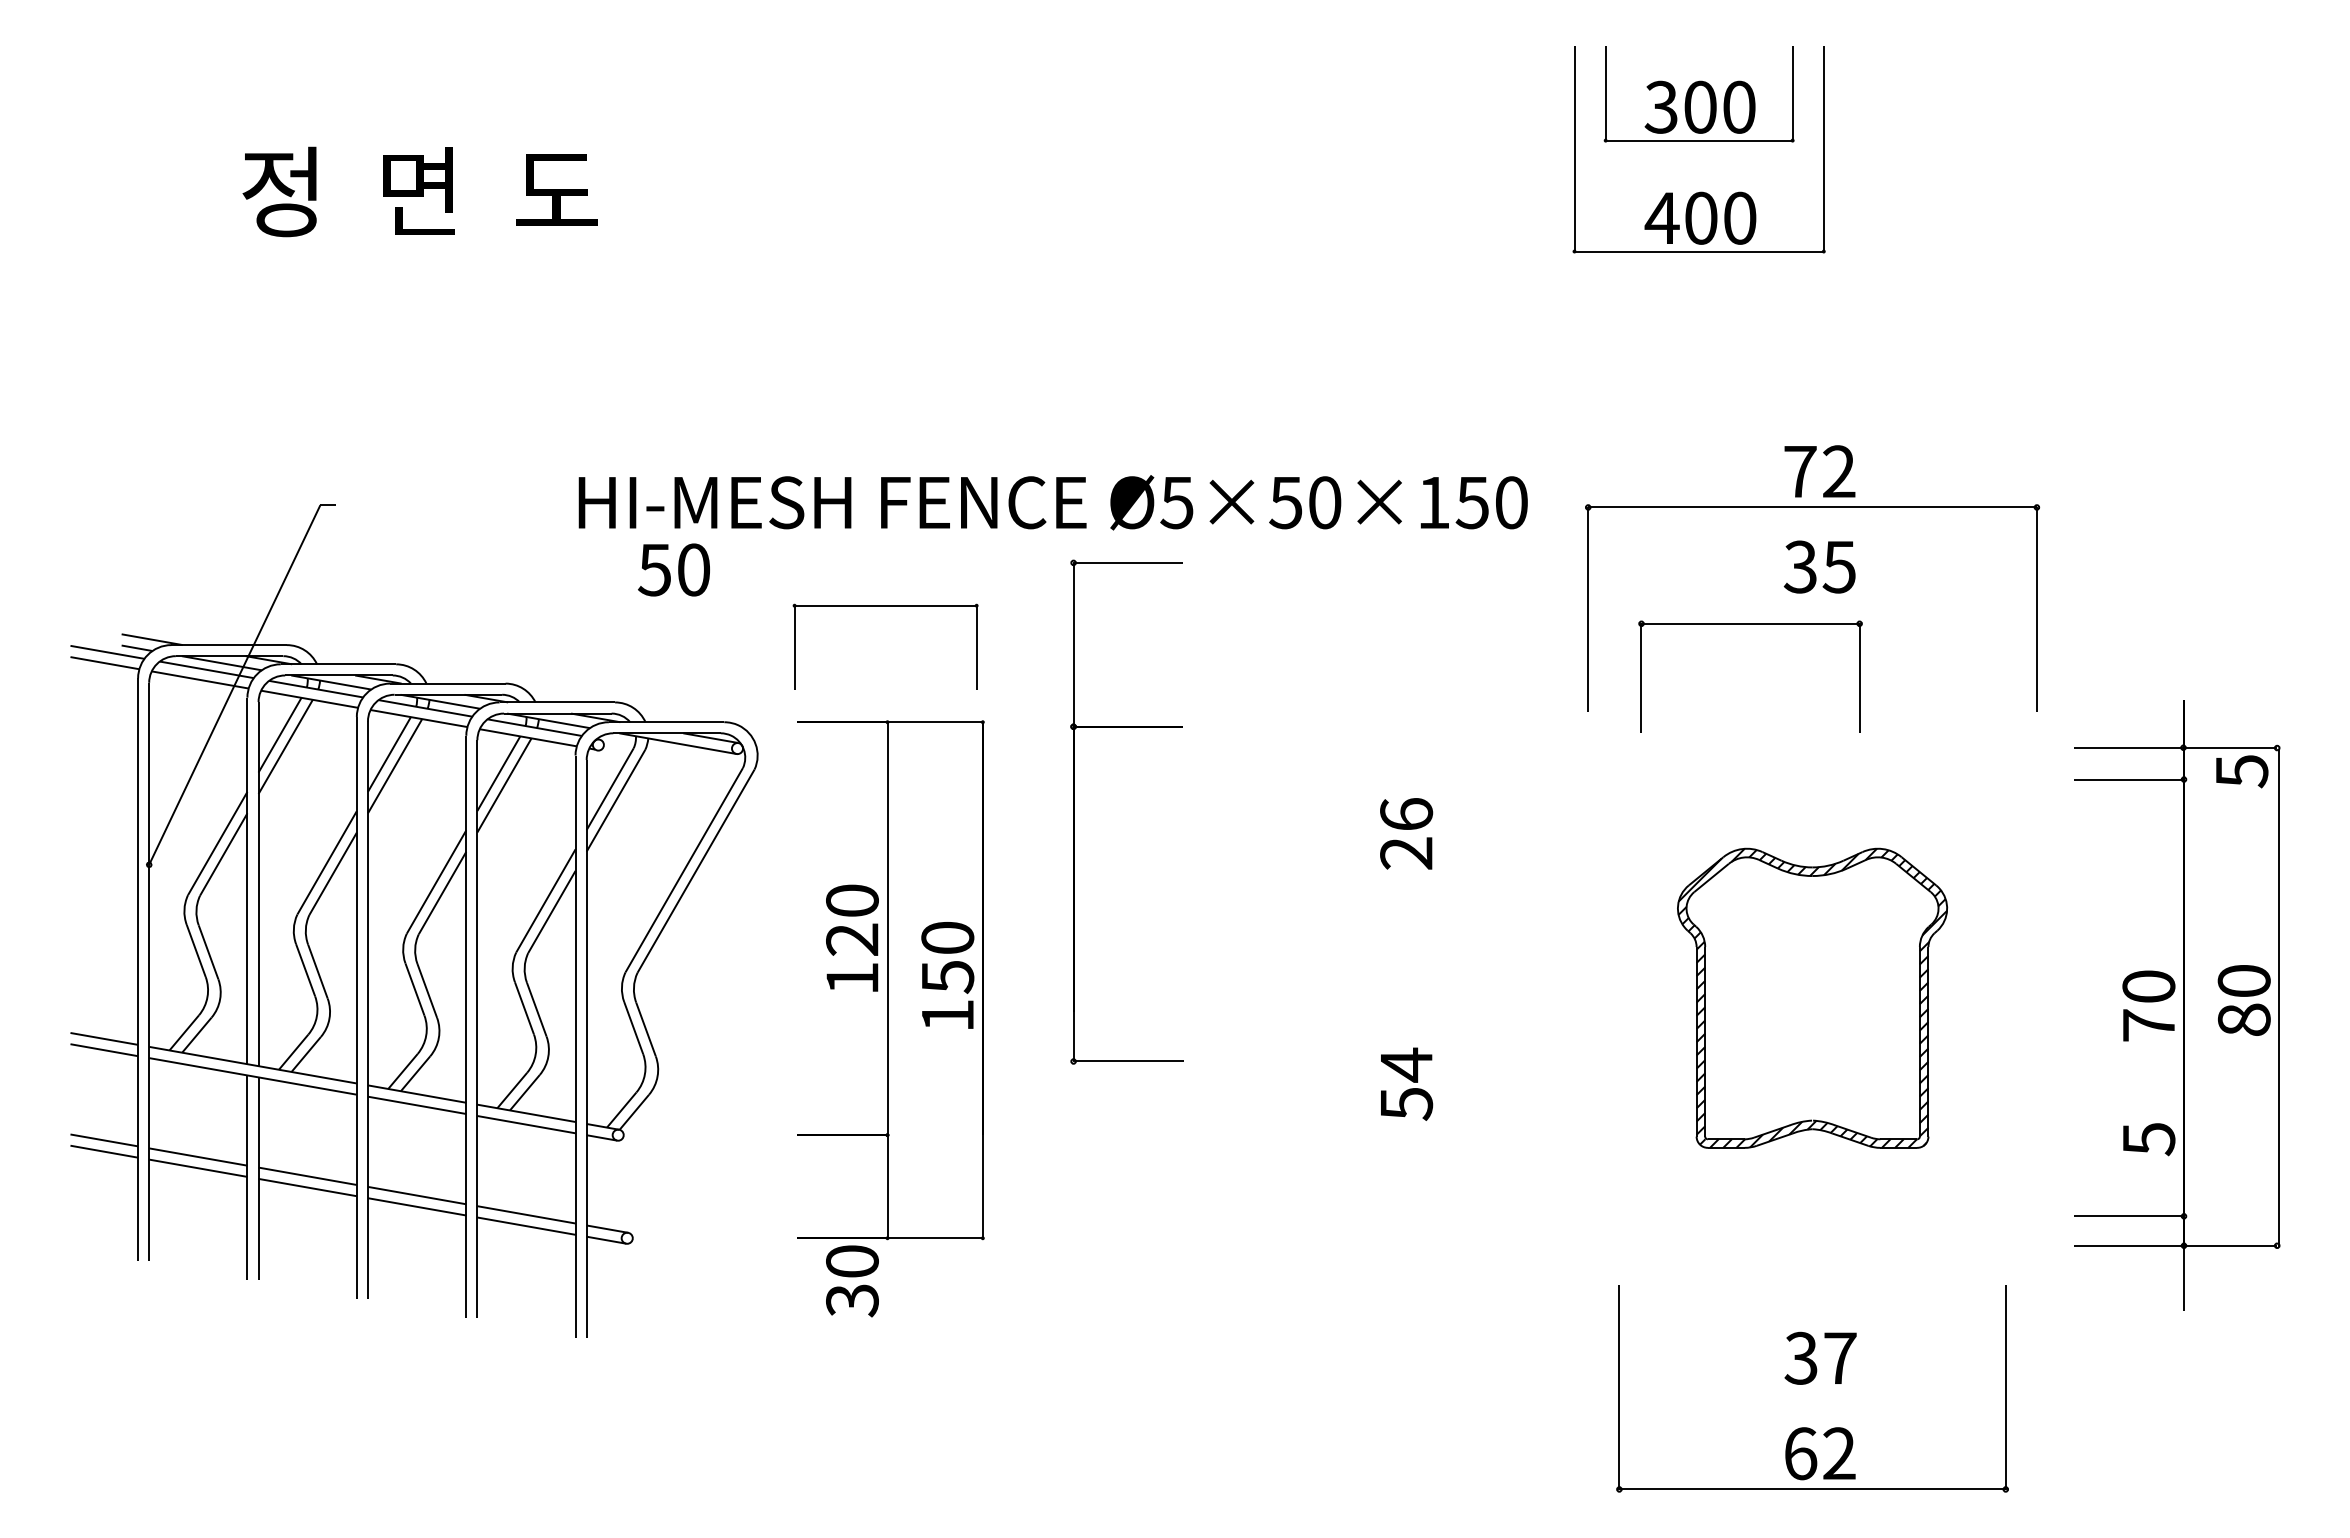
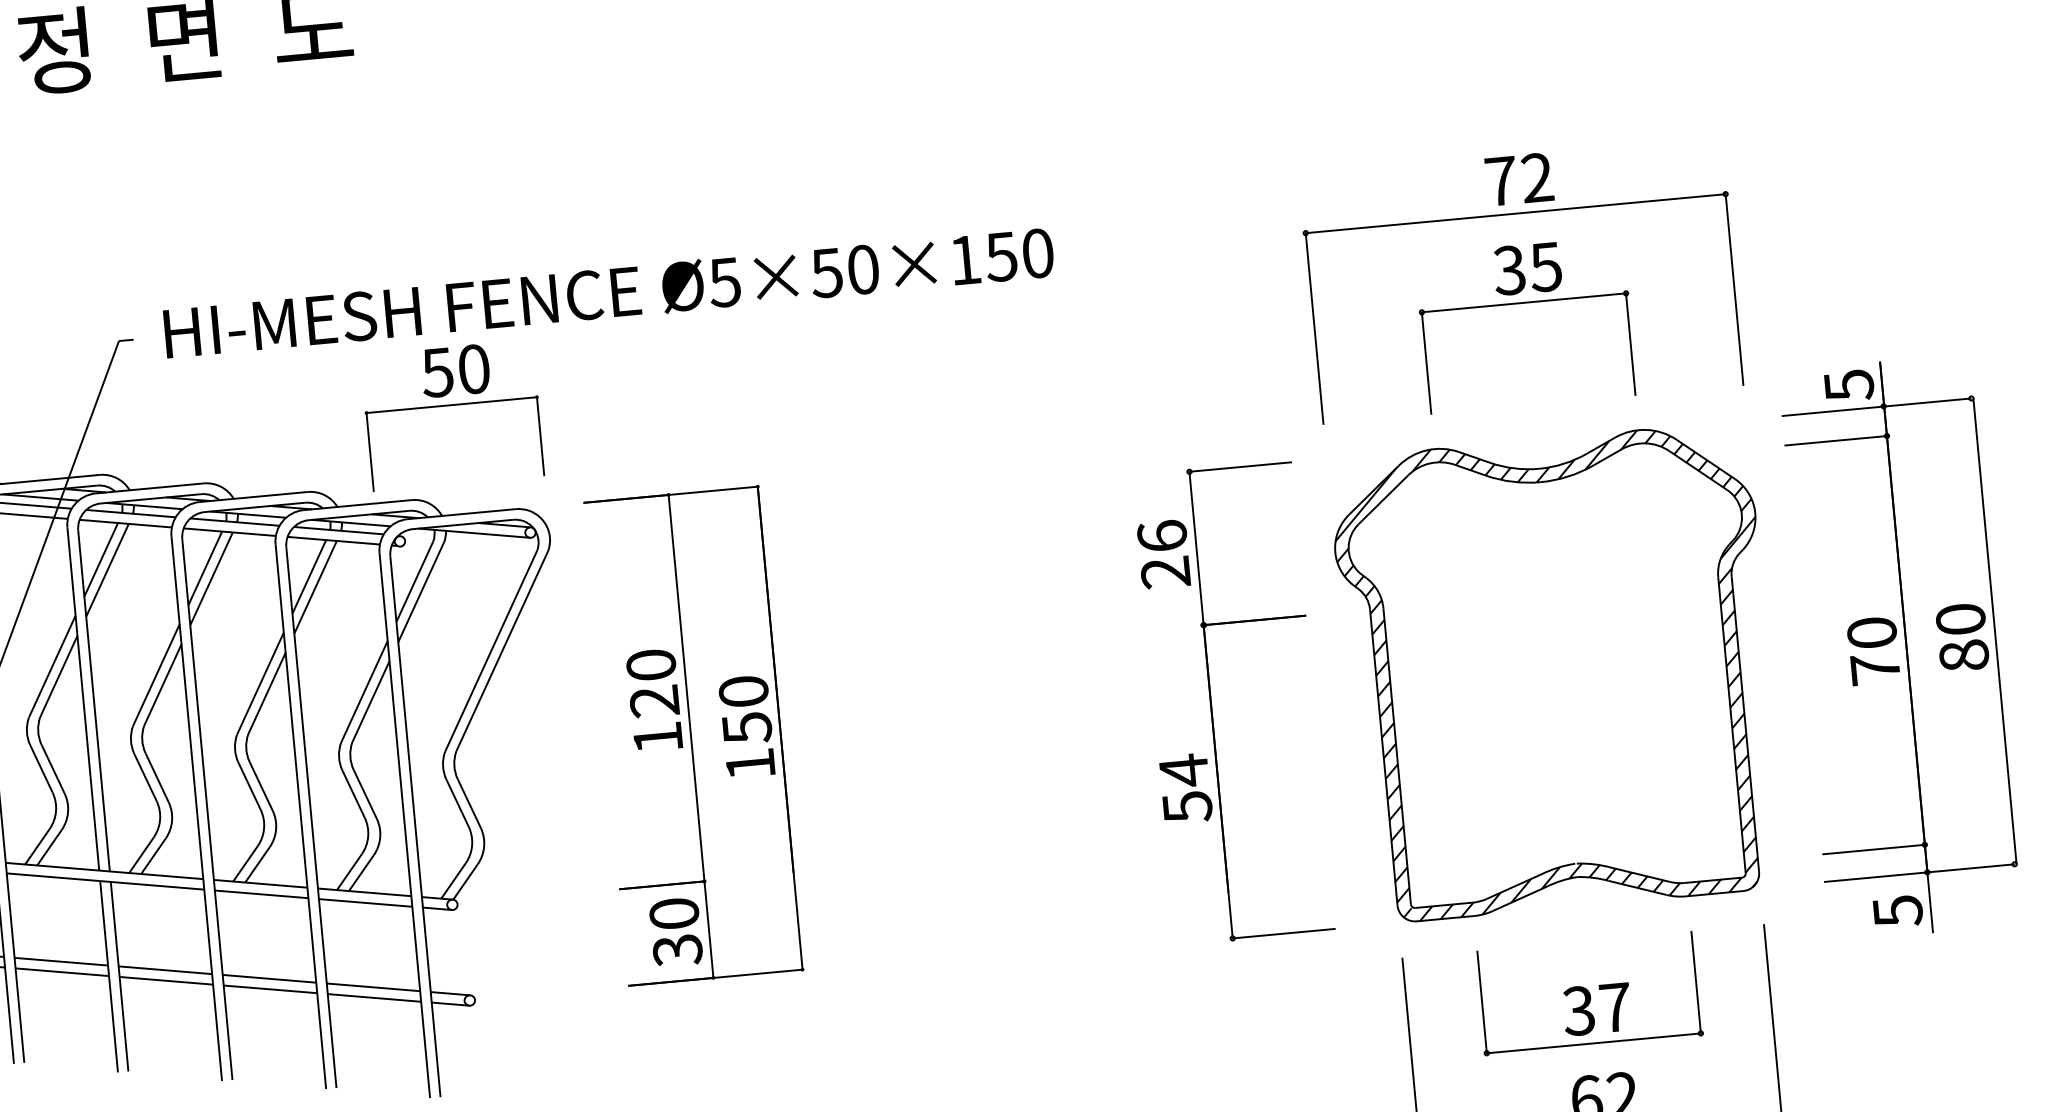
text: (1052, 502) -> (608, 293), moved
part: (885, 606) -> (451, 405), moved
part: (1750, 624) -> (1523, 303), moved
text: (2242, 771) -> (1849, 385), moved
part: (1074, 811) -> (1211, 704), moved
part: (1812, 998) -> (1558, 673), size x1.67
text: (2149, 1139) -> (1898, 911), moved
text: (852, 1281) -> (676, 932), moved
part: (1813, 1393) -> (1593, 1042), added

